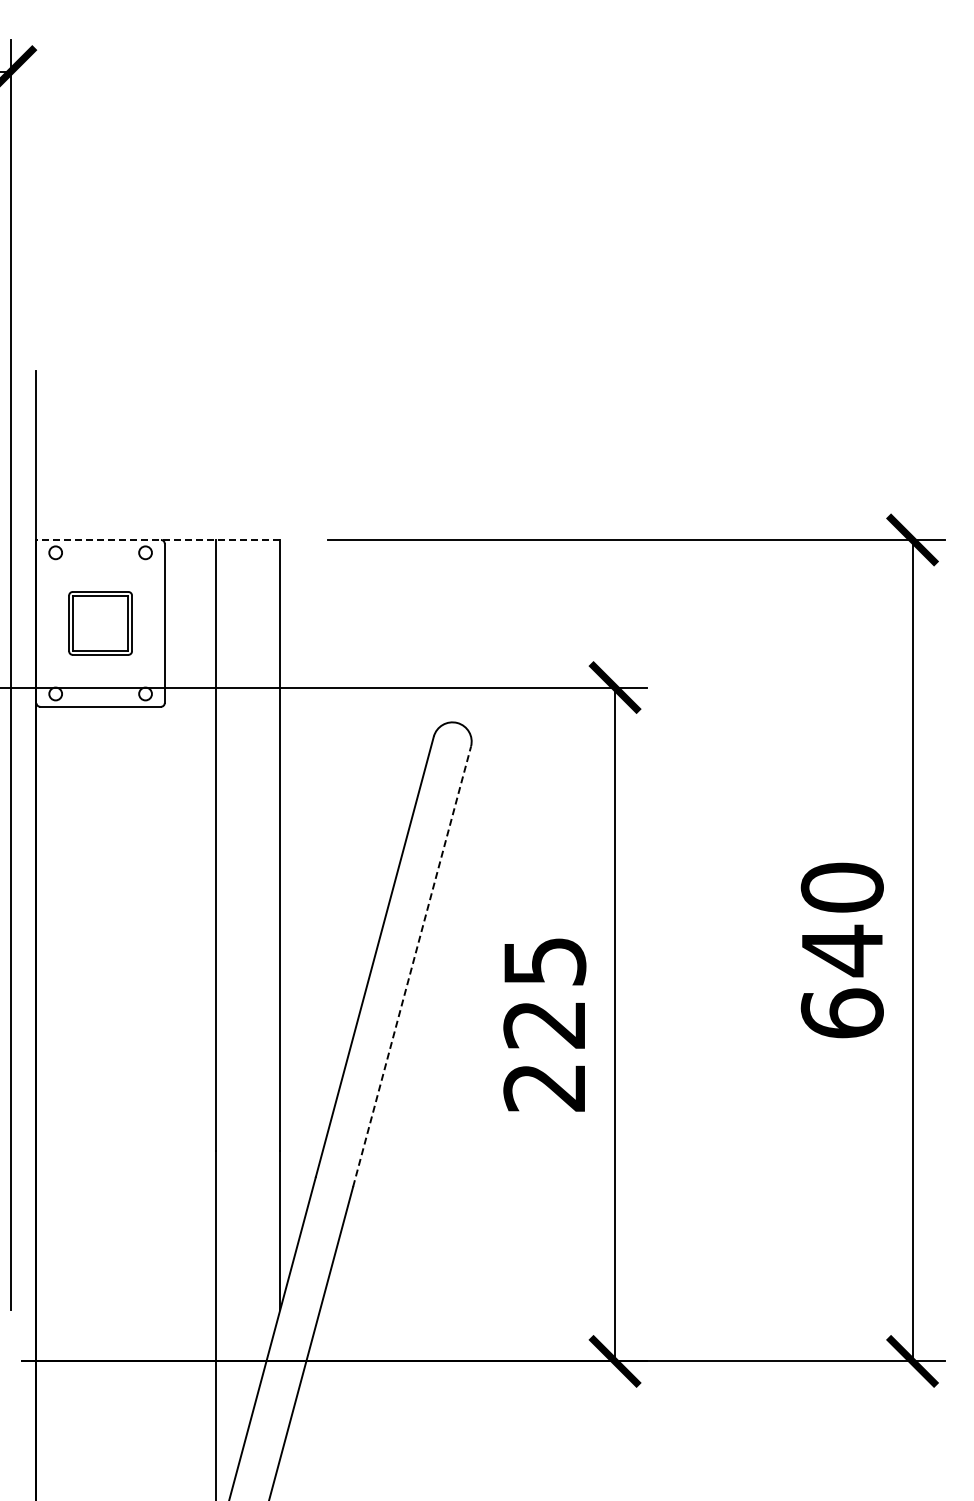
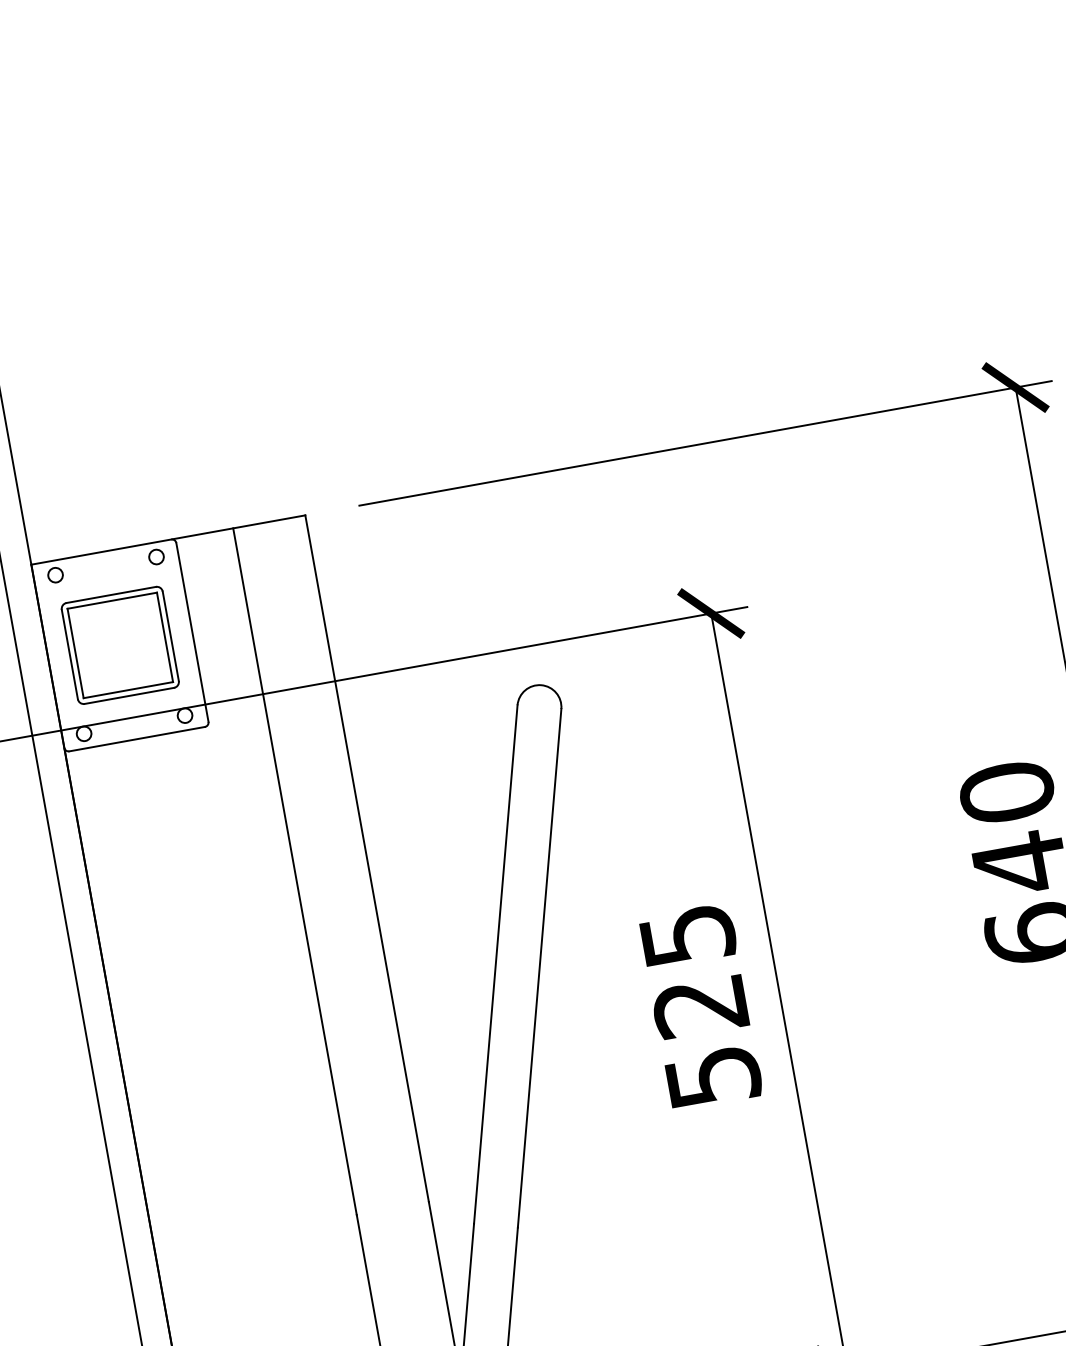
line: (158, 539) -> (168, 539), dashed -> solid
part: (100, 623) -> (120, 645), size x1.43
line: (412, 966) -> (540, 967), dashed -> solid
text: (544, 1087) -> (712, 1077), 225 -> 525

